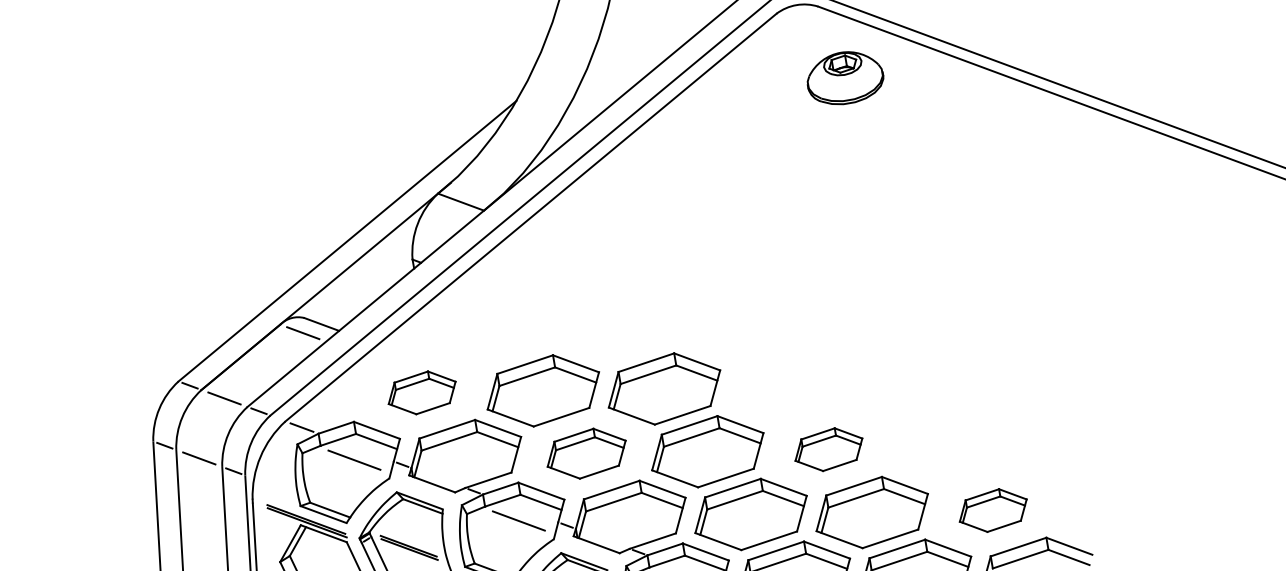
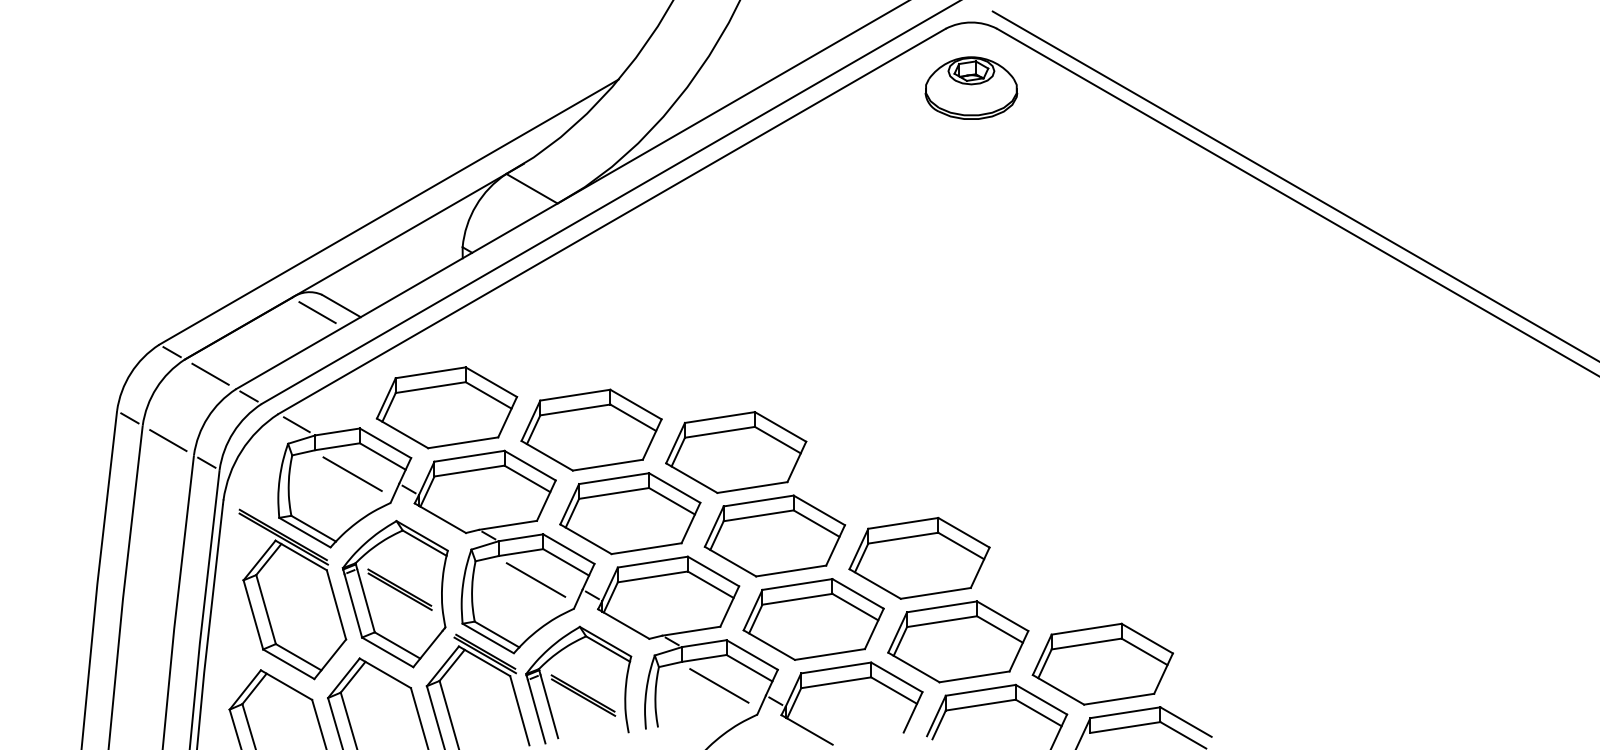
part: (845, 77) -> (971, 87), moved
part: (421, 392) -> (446, 407), size x1.67
part: (828, 449) -> (919, 557), size x1.67
part: (586, 453) -> (630, 513), size x1.43
part: (993, 510) -> (1102, 663), size x1.67

